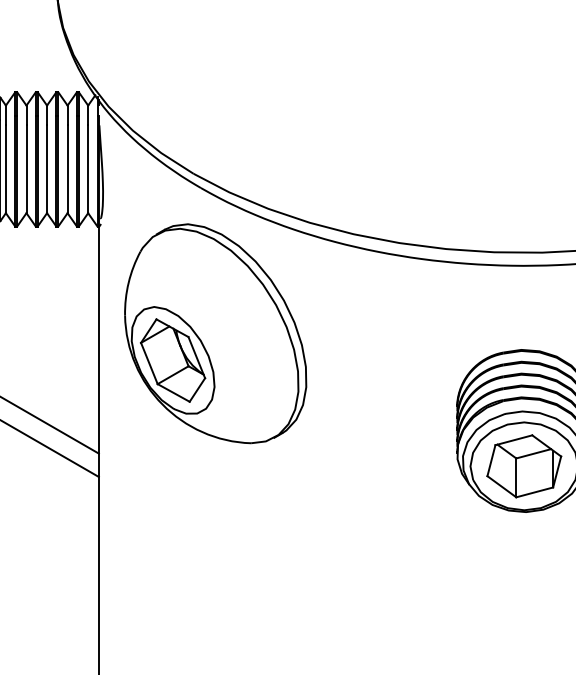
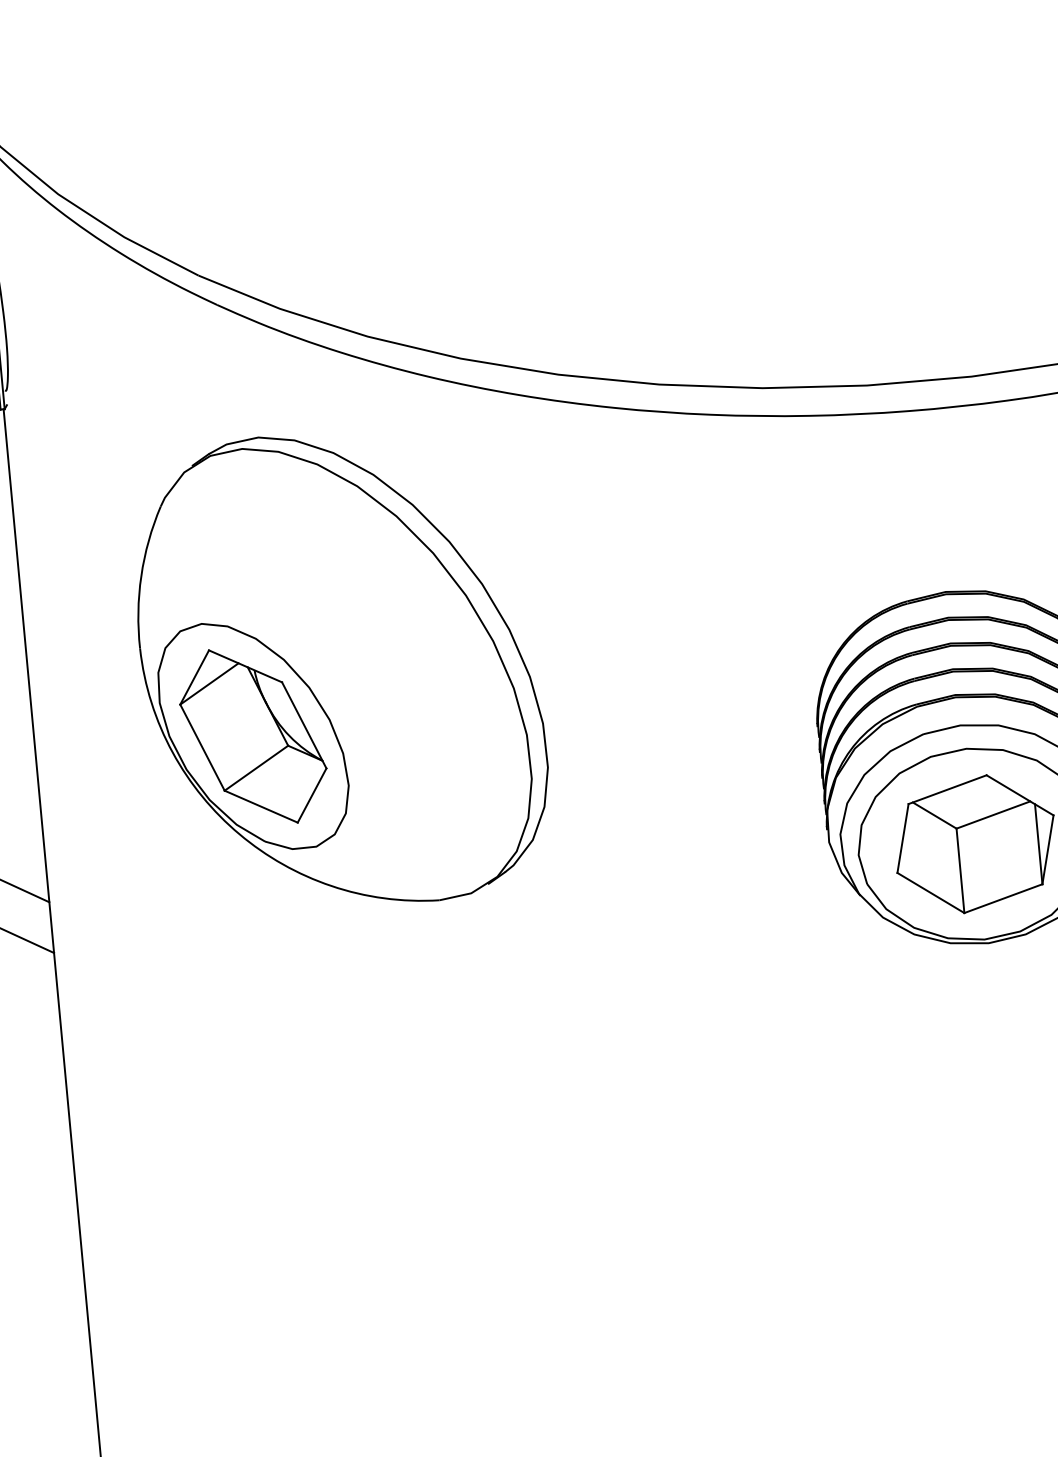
part: (215, 333) -> (339, 669), moved

